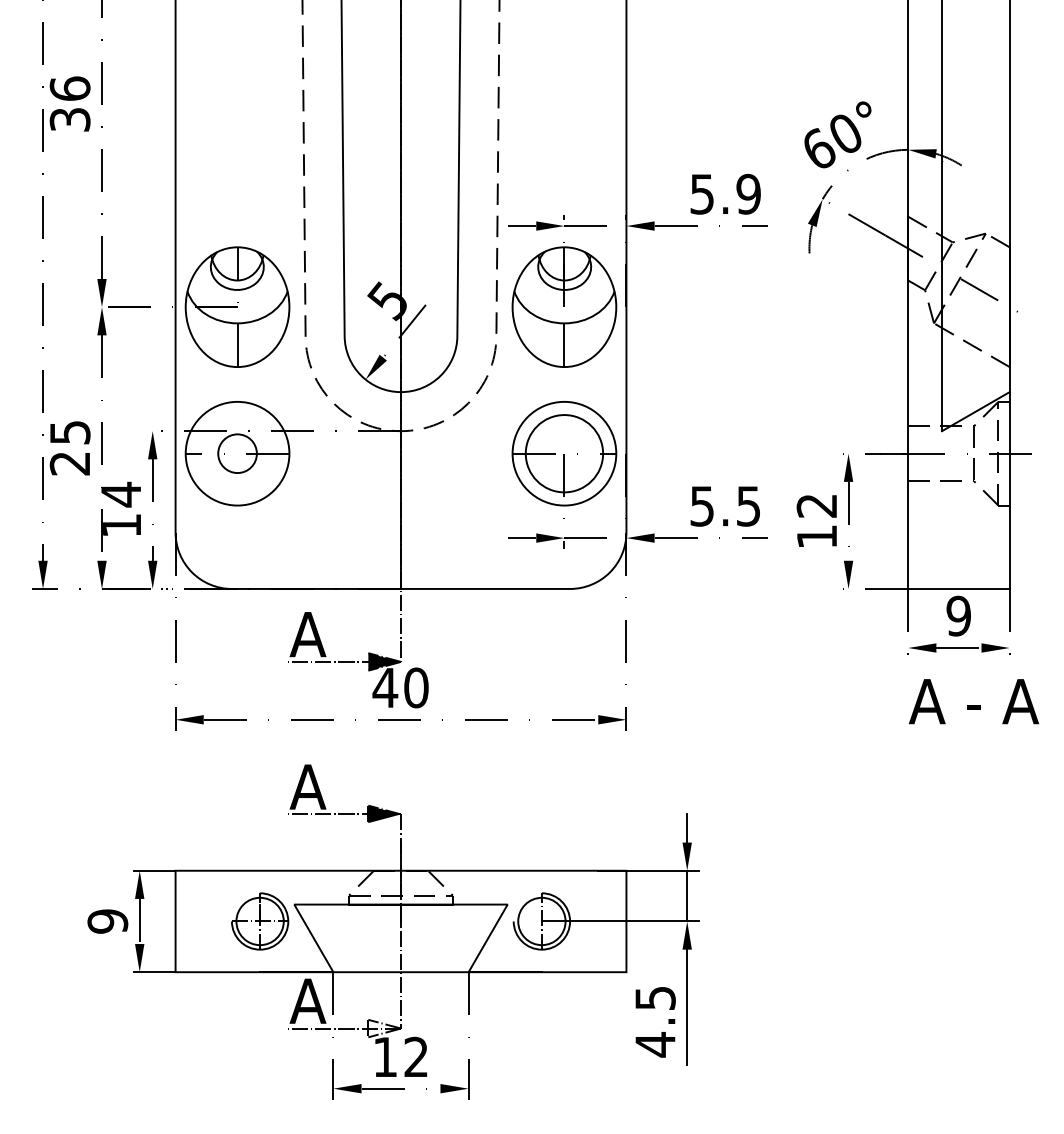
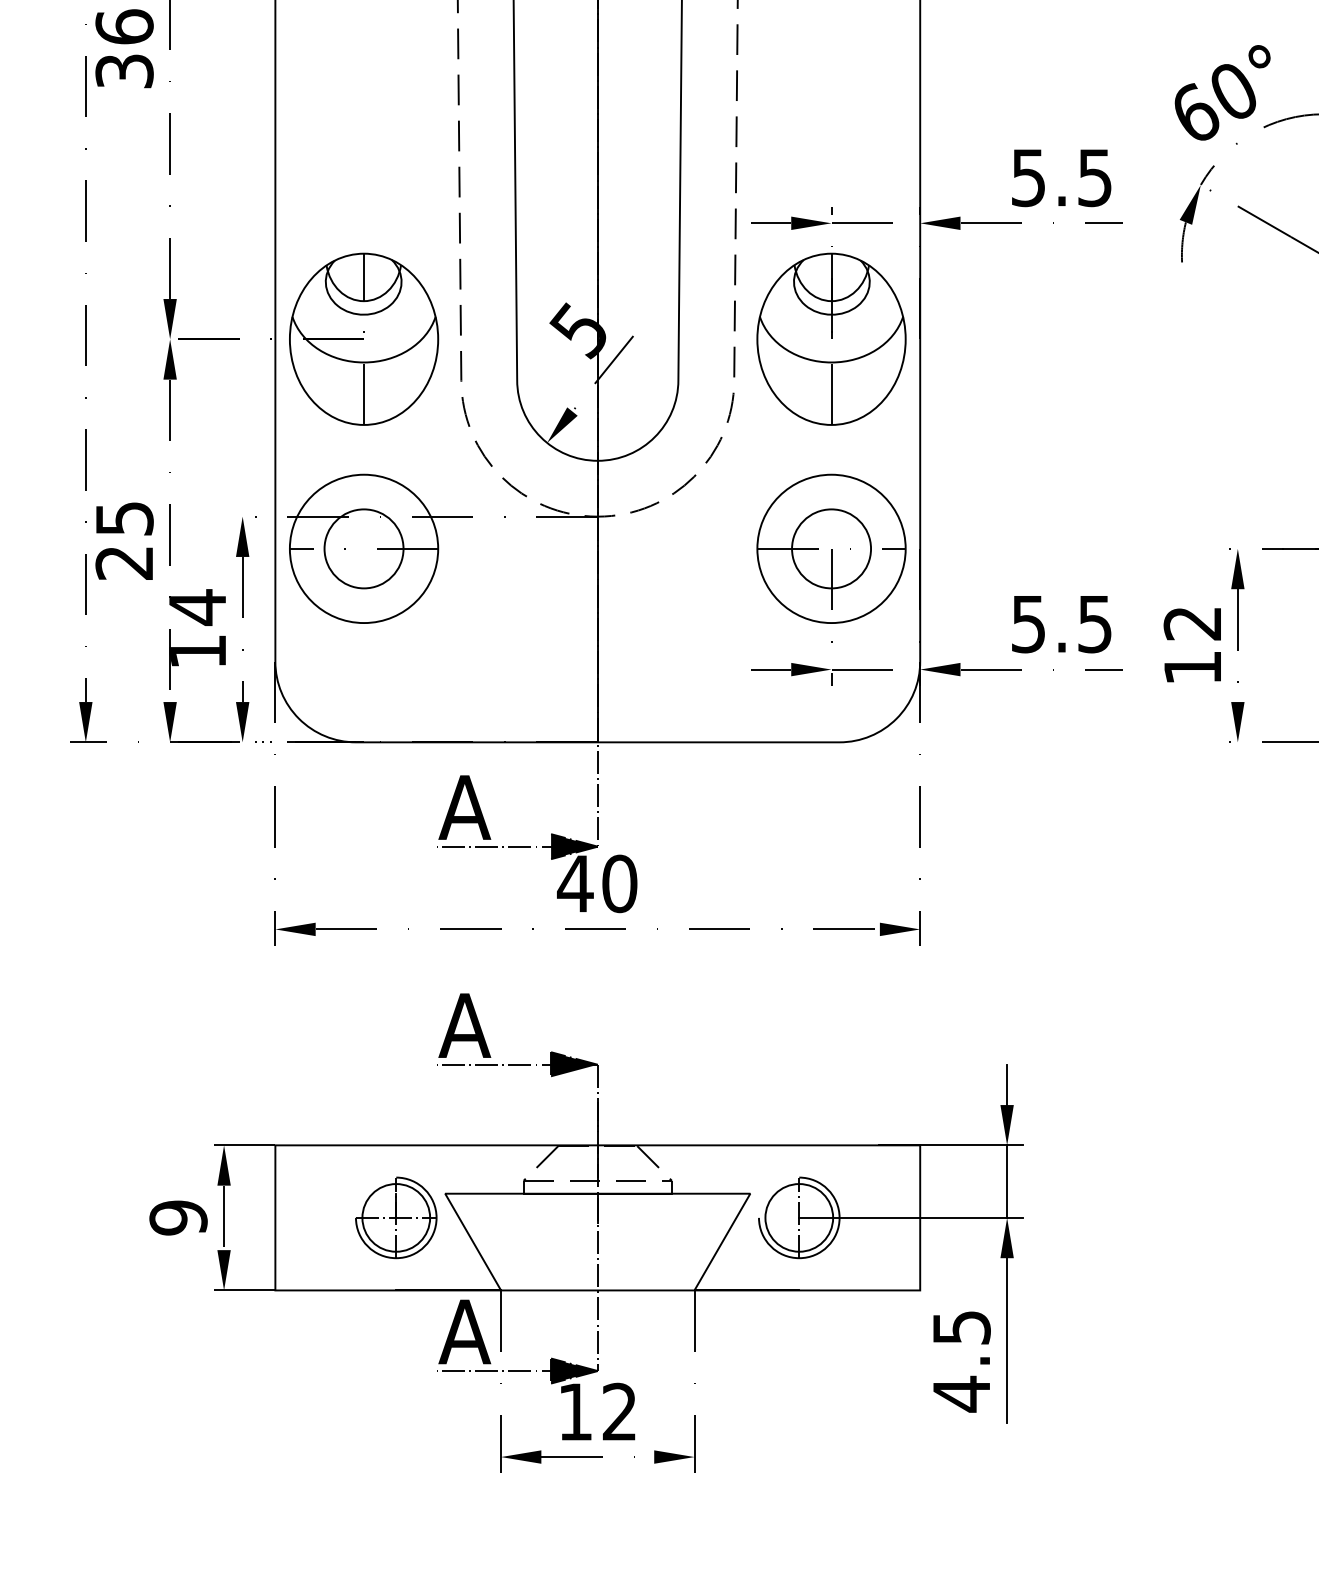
text: (748, 193) -> (1094, 176), 5.9 -> 5.5
circle: (237, 453) -> (363, 548), size x1.43
circle: (564, 453) -> (831, 548), size x0.71
fill: (384, 1028) -> (574, 1370), added

